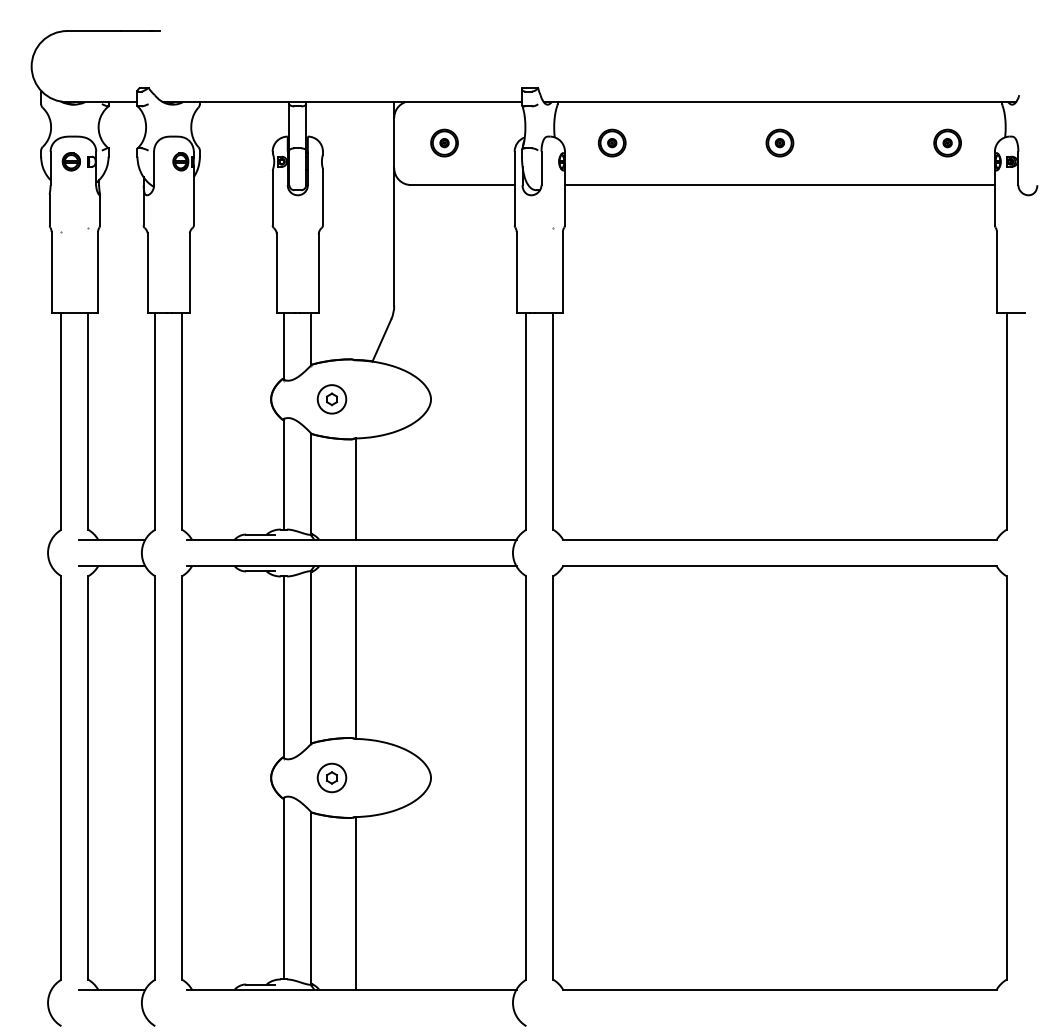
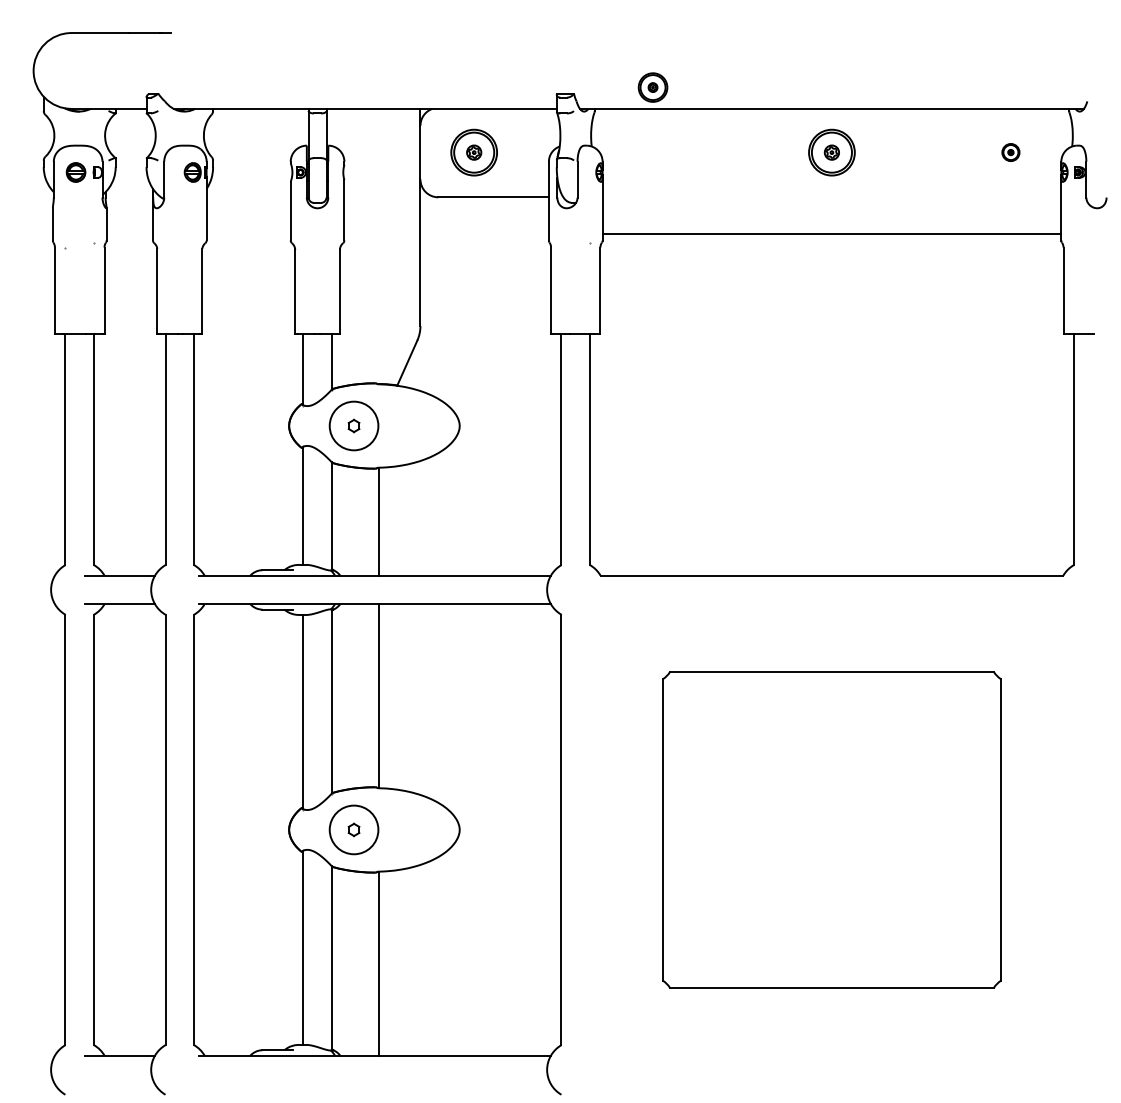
part: (443, 143) -> (473, 152), size x1.6
part: (611, 143) -> (652, 87), moved
part: (779, 143) -> (831, 152), size x1.6
part: (947, 143) -> (1010, 152), size x0.6
line: (779, 185) -> (831, 234), moved
circle: (331, 398) -> (353, 425), size x1.6
circle: (331, 777) -> (353, 829), size x1.6
part: (779, 777) -> (831, 829), size x0.7

